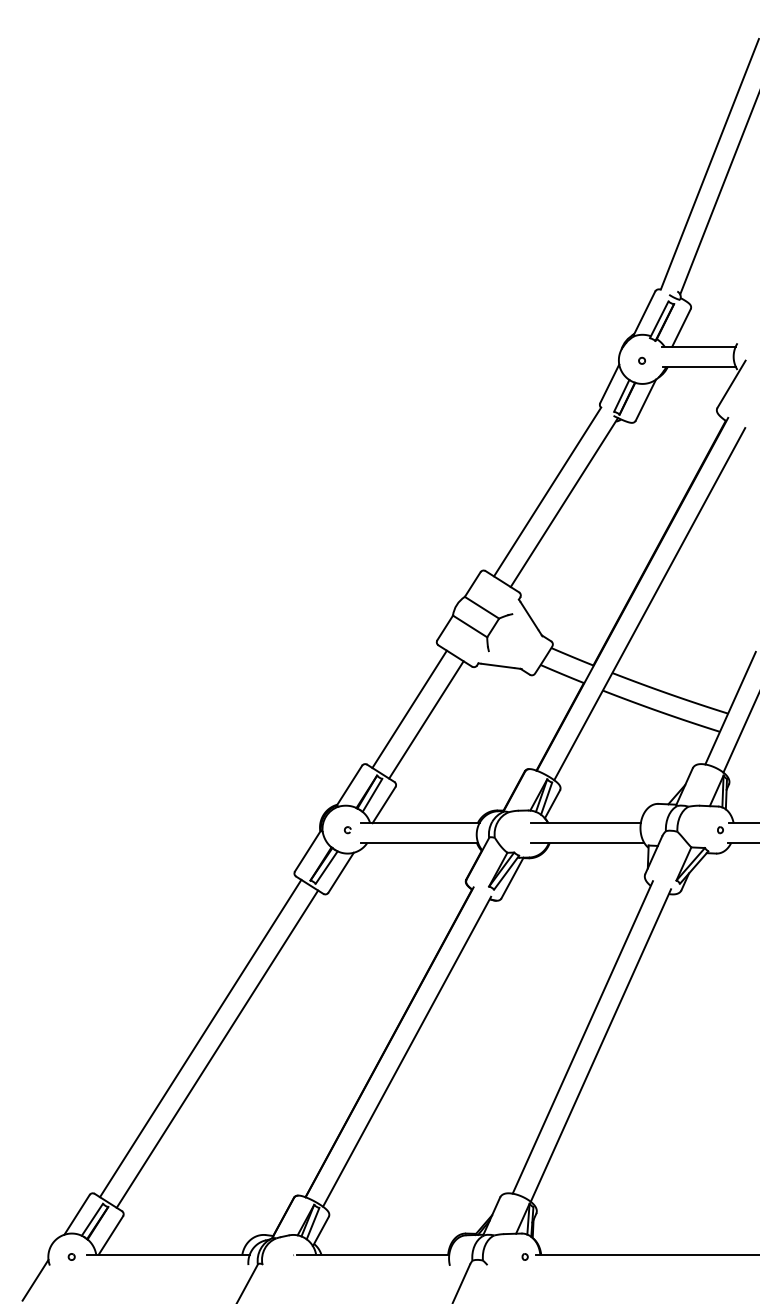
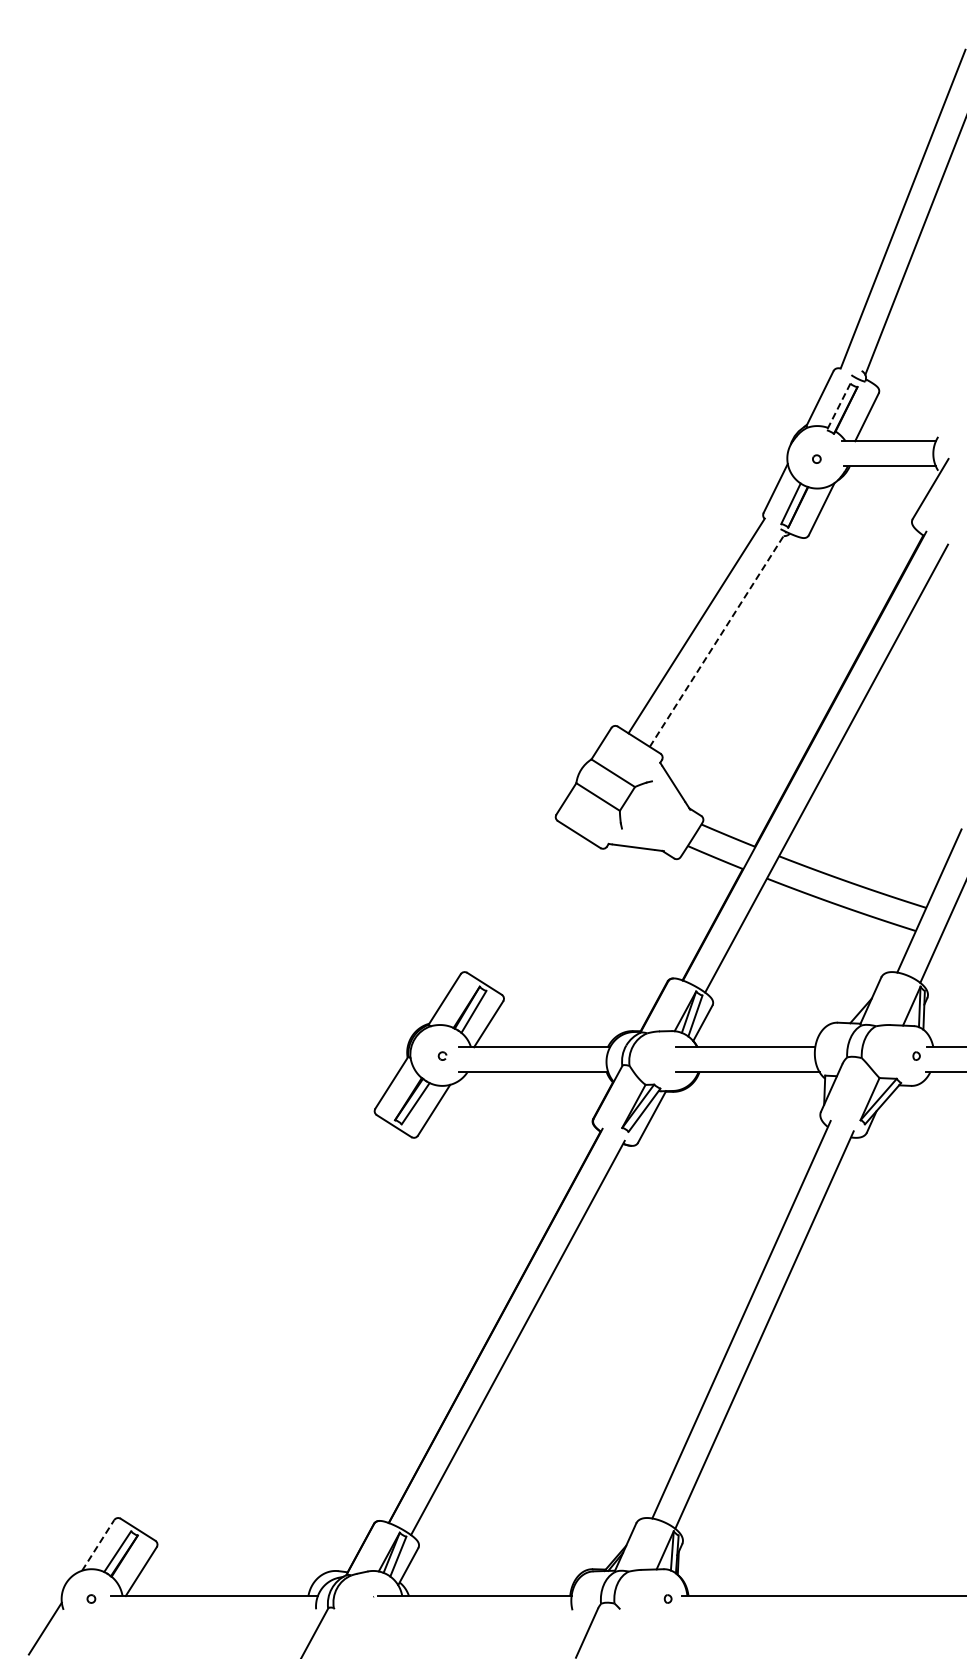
line: (659, 320) -> (838, 407), solid -> dashed
line: (564, 501) -> (718, 638), solid -> dashed
line: (409, 709) -> (520, 902), removed
line: (426, 719) -> (542, 915), removed
line: (200, 1038) -> (255, 1320), removed
line: (217, 1049) -> (276, 1334), removed
line: (77, 1214) -> (98, 1545), solid -> dashed

